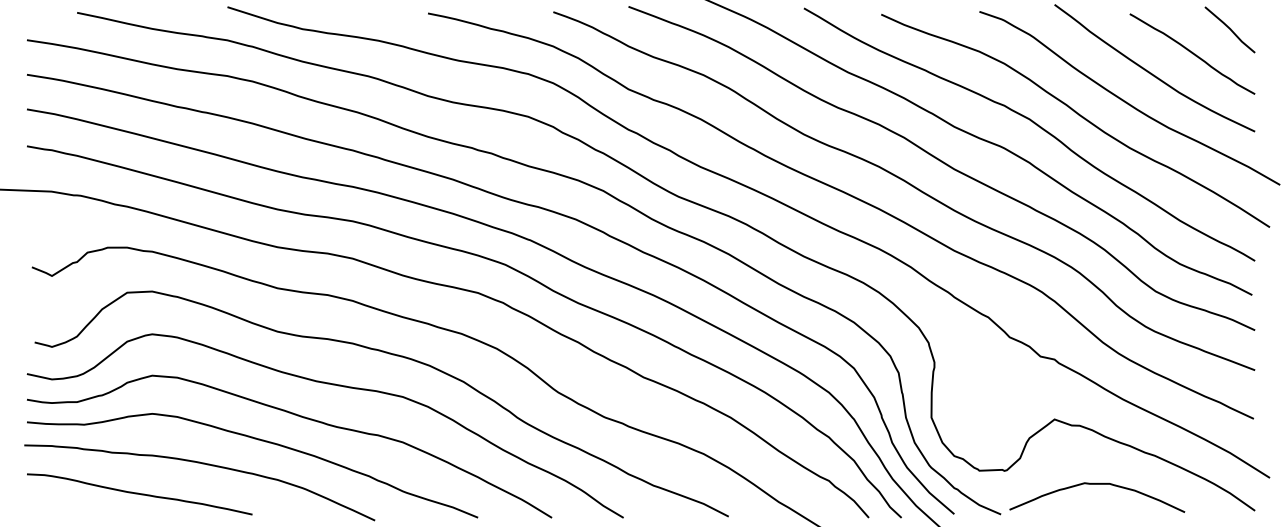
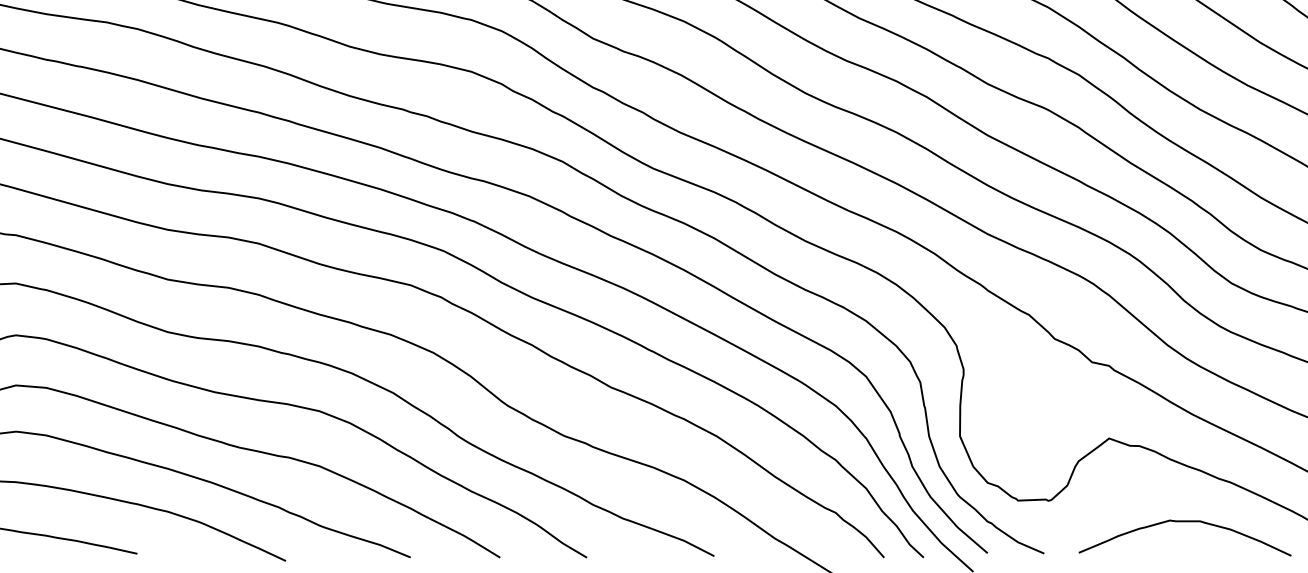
curve: (1097, 484) -> (1185, 522), moved

